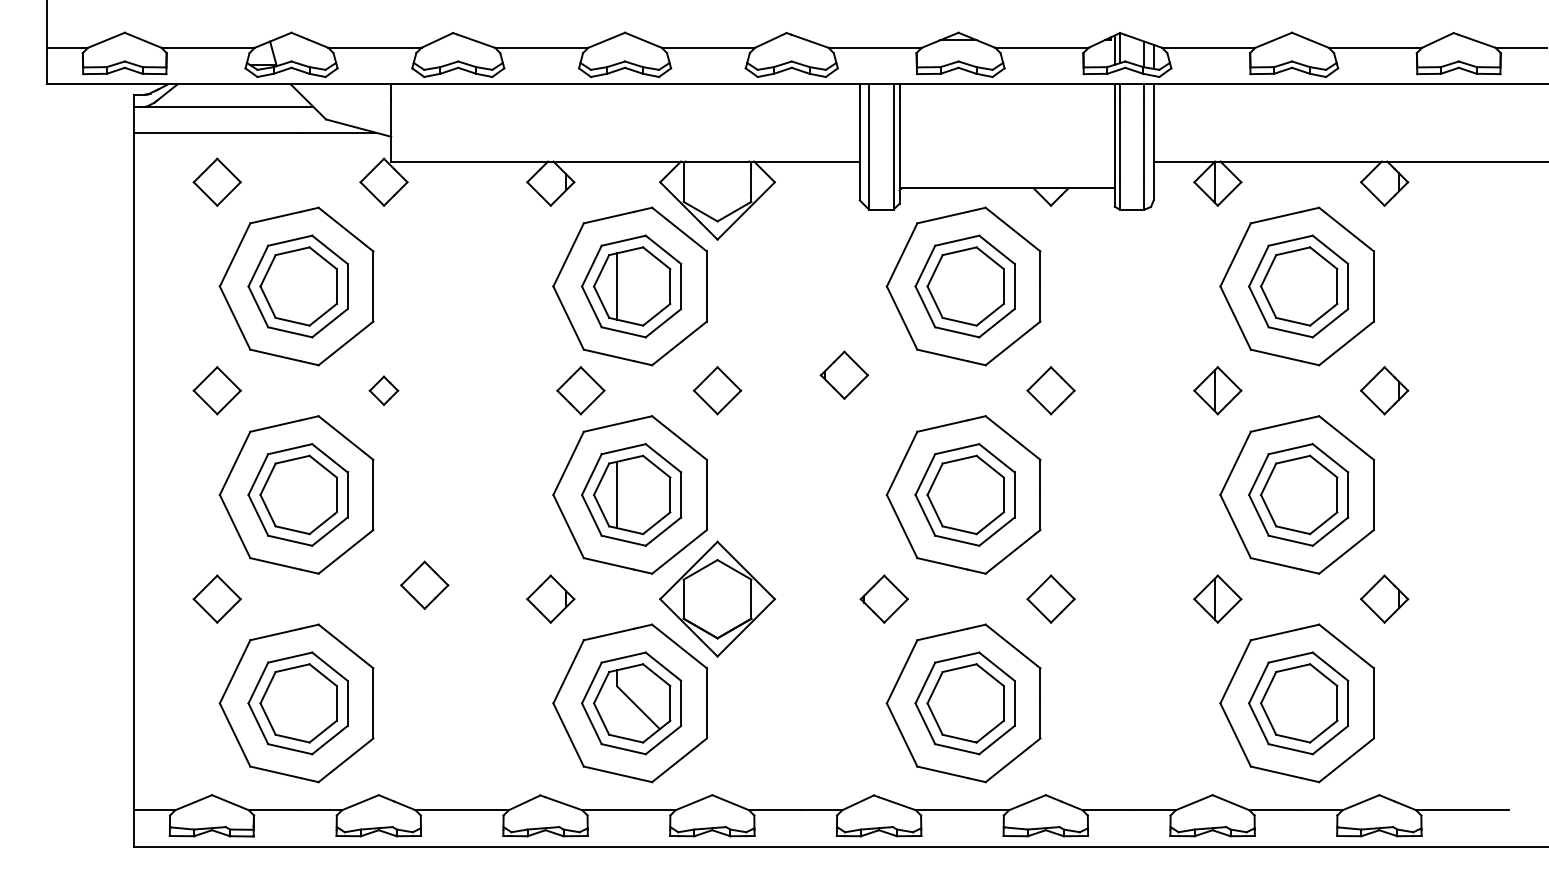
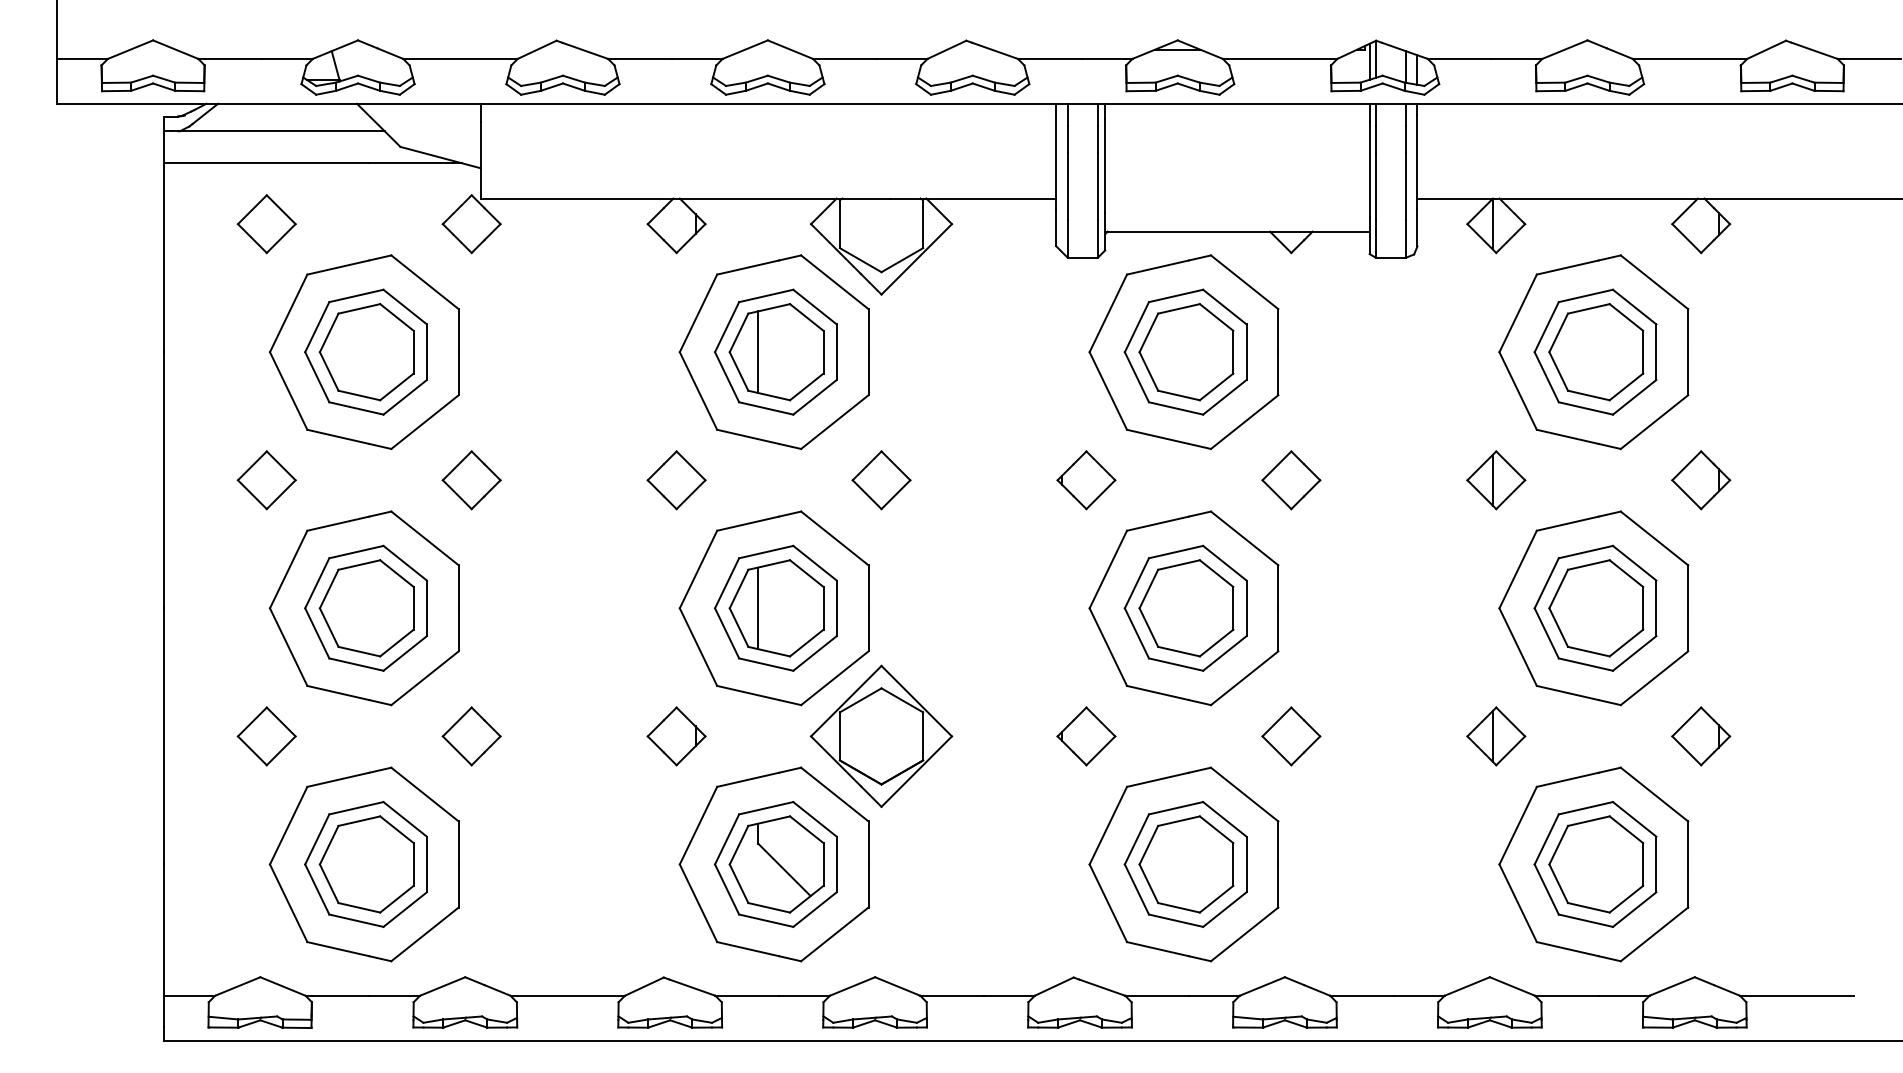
part: (844, 375) -> (1086, 480), moved
part: (383, 390) -> (471, 480), size x1.67
part: (580, 390) -> (676, 480), moved
part: (424, 585) -> (471, 736), moved

